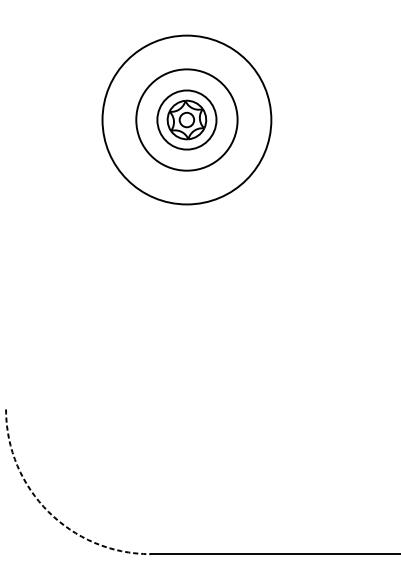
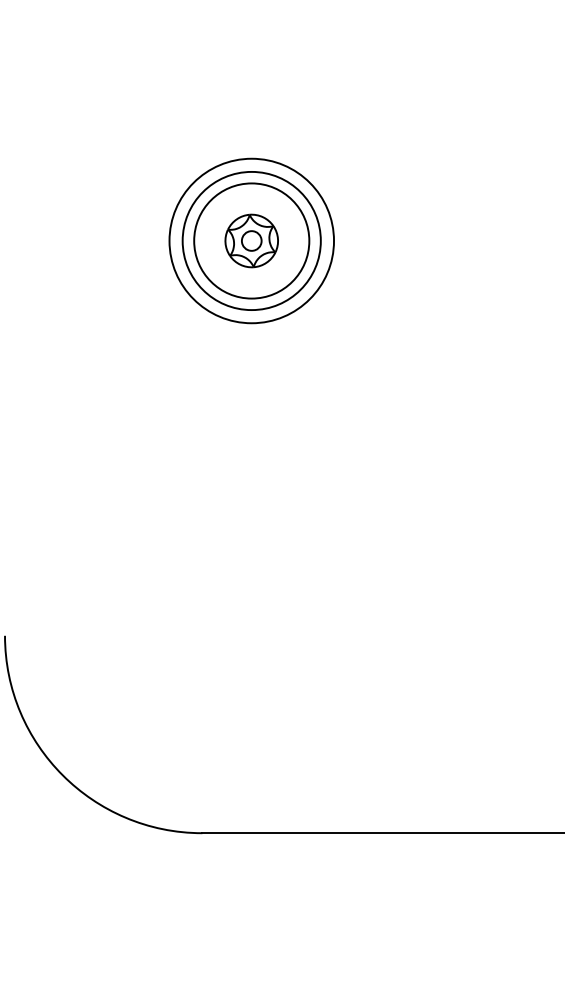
circle: (186, 119) -> (251, 240), size x0.71
circle: (186, 119) -> (251, 240), size x1.43
arc: (48, 511) -> (62, 775), dashed -> solid

